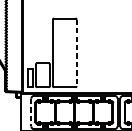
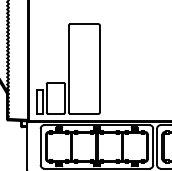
line: (76, 53) -> (99, 69), dashed -> solid
line: (31, 112) -> (40, 147), dashed -> solid

